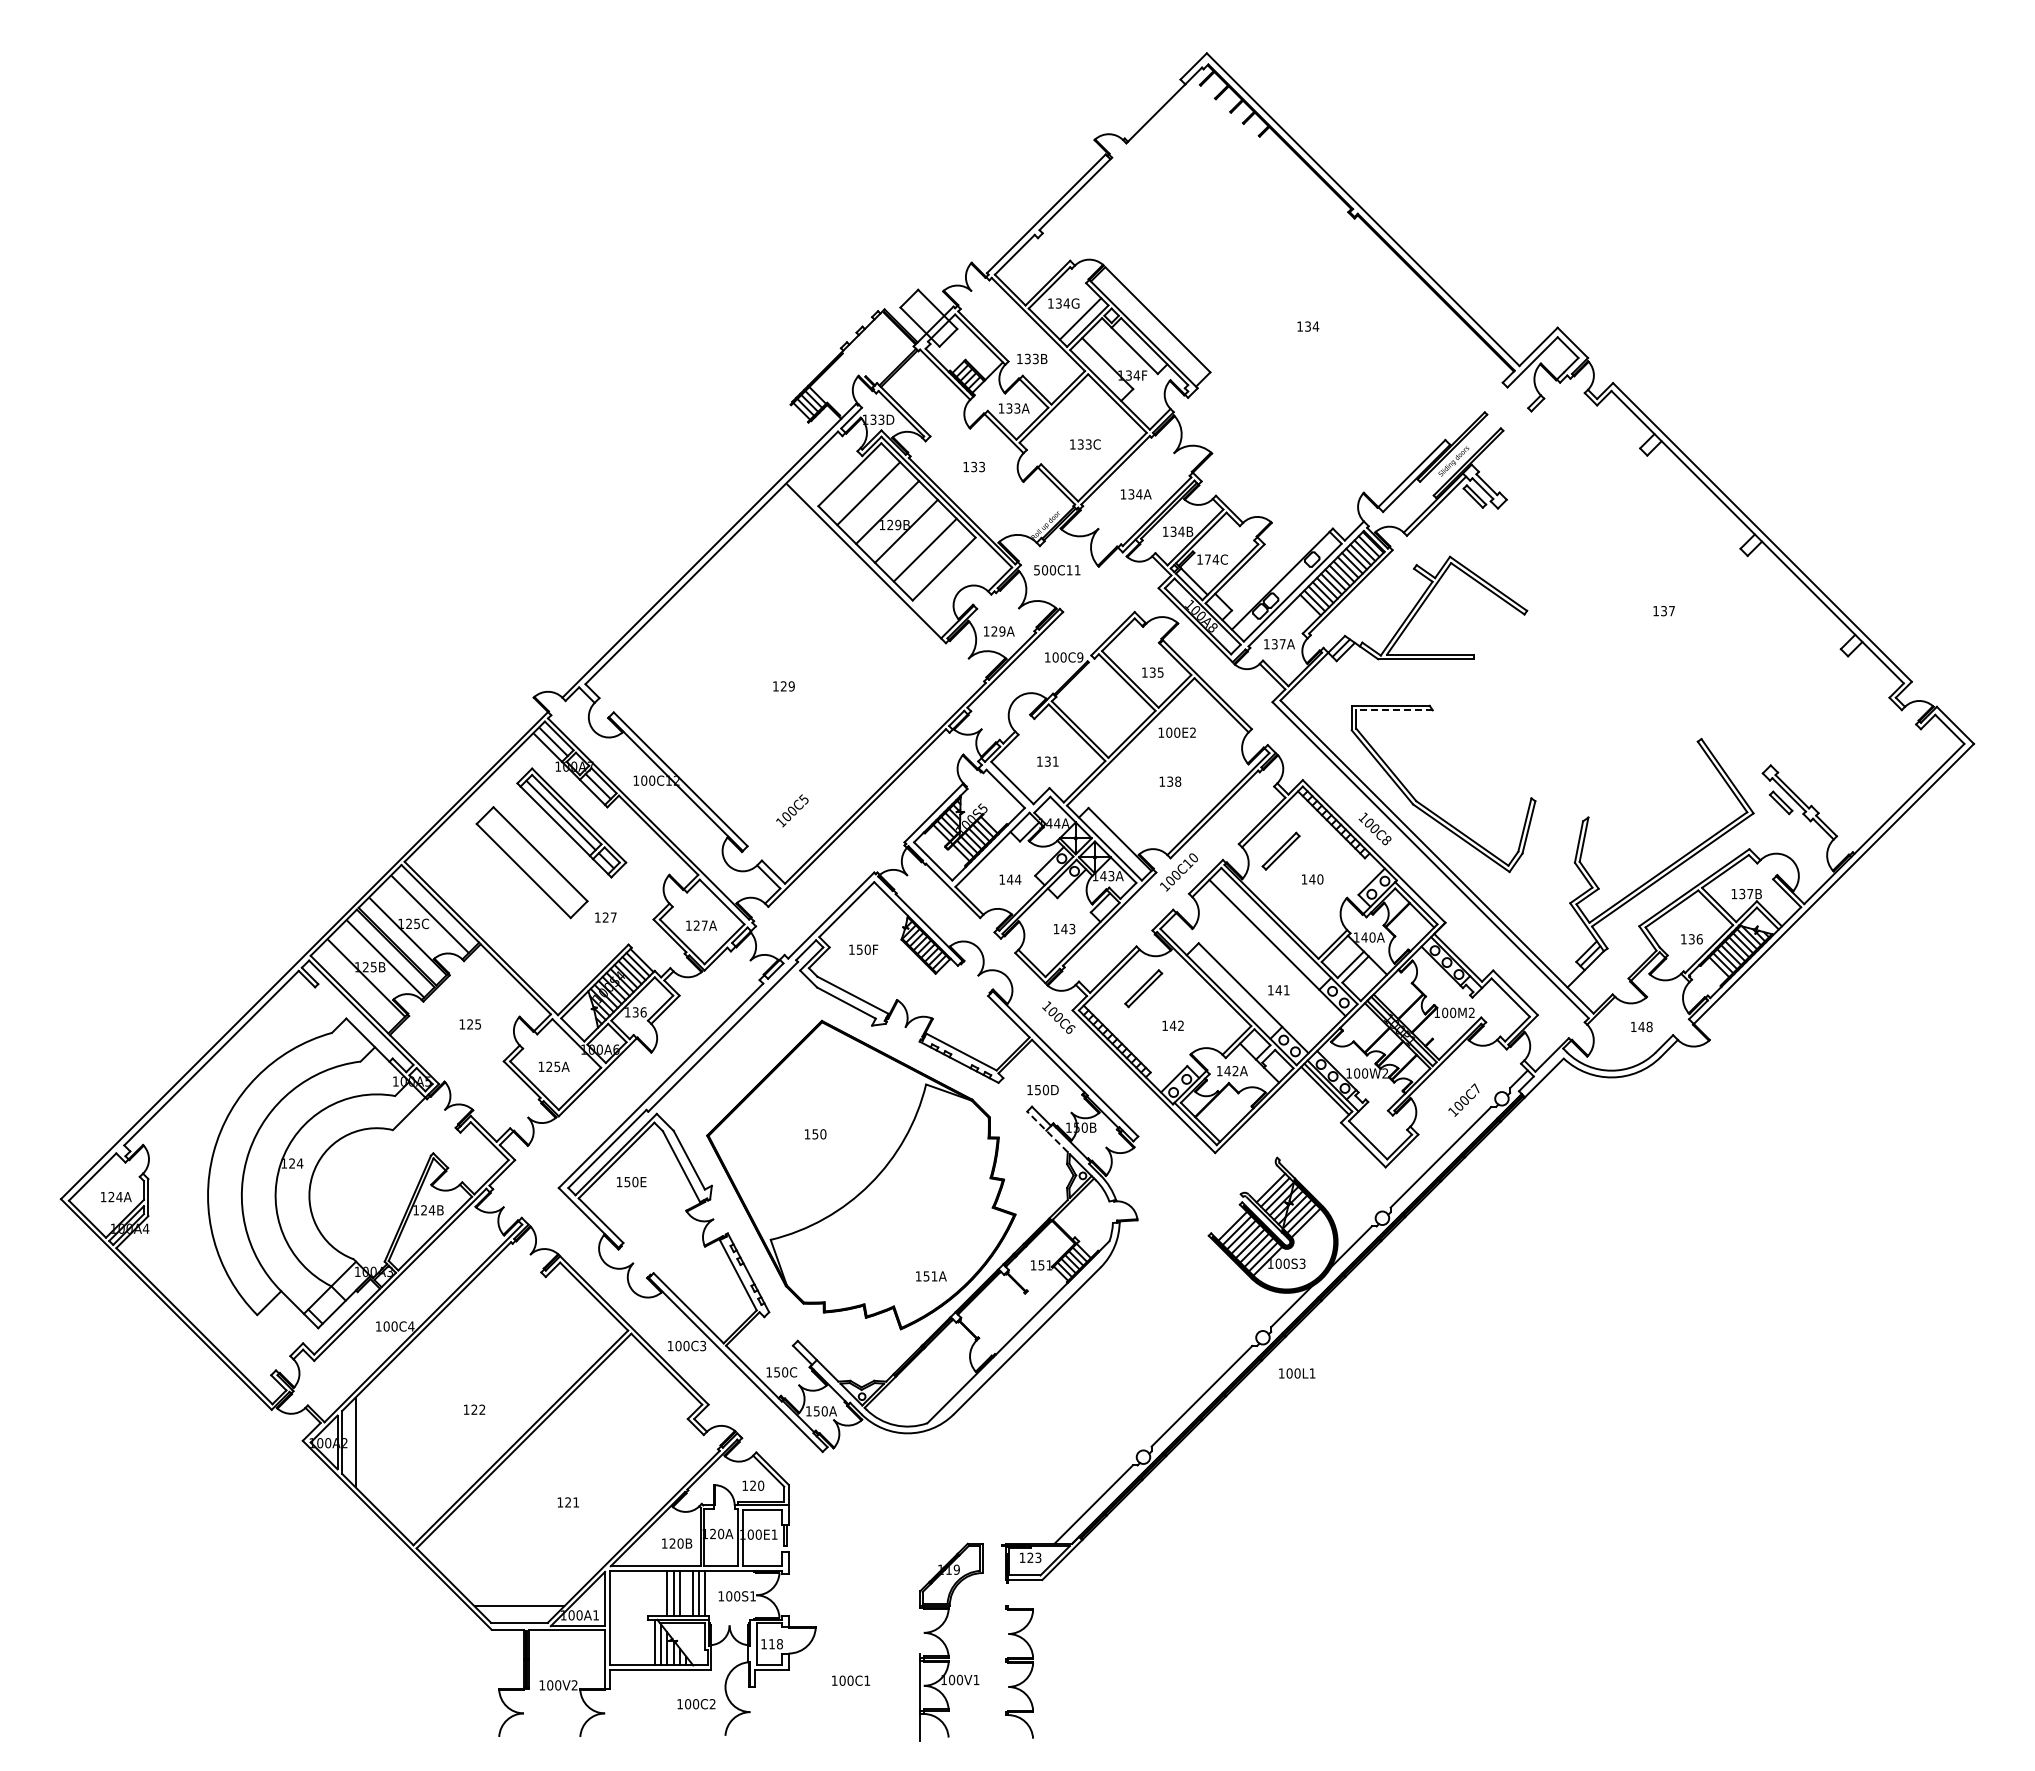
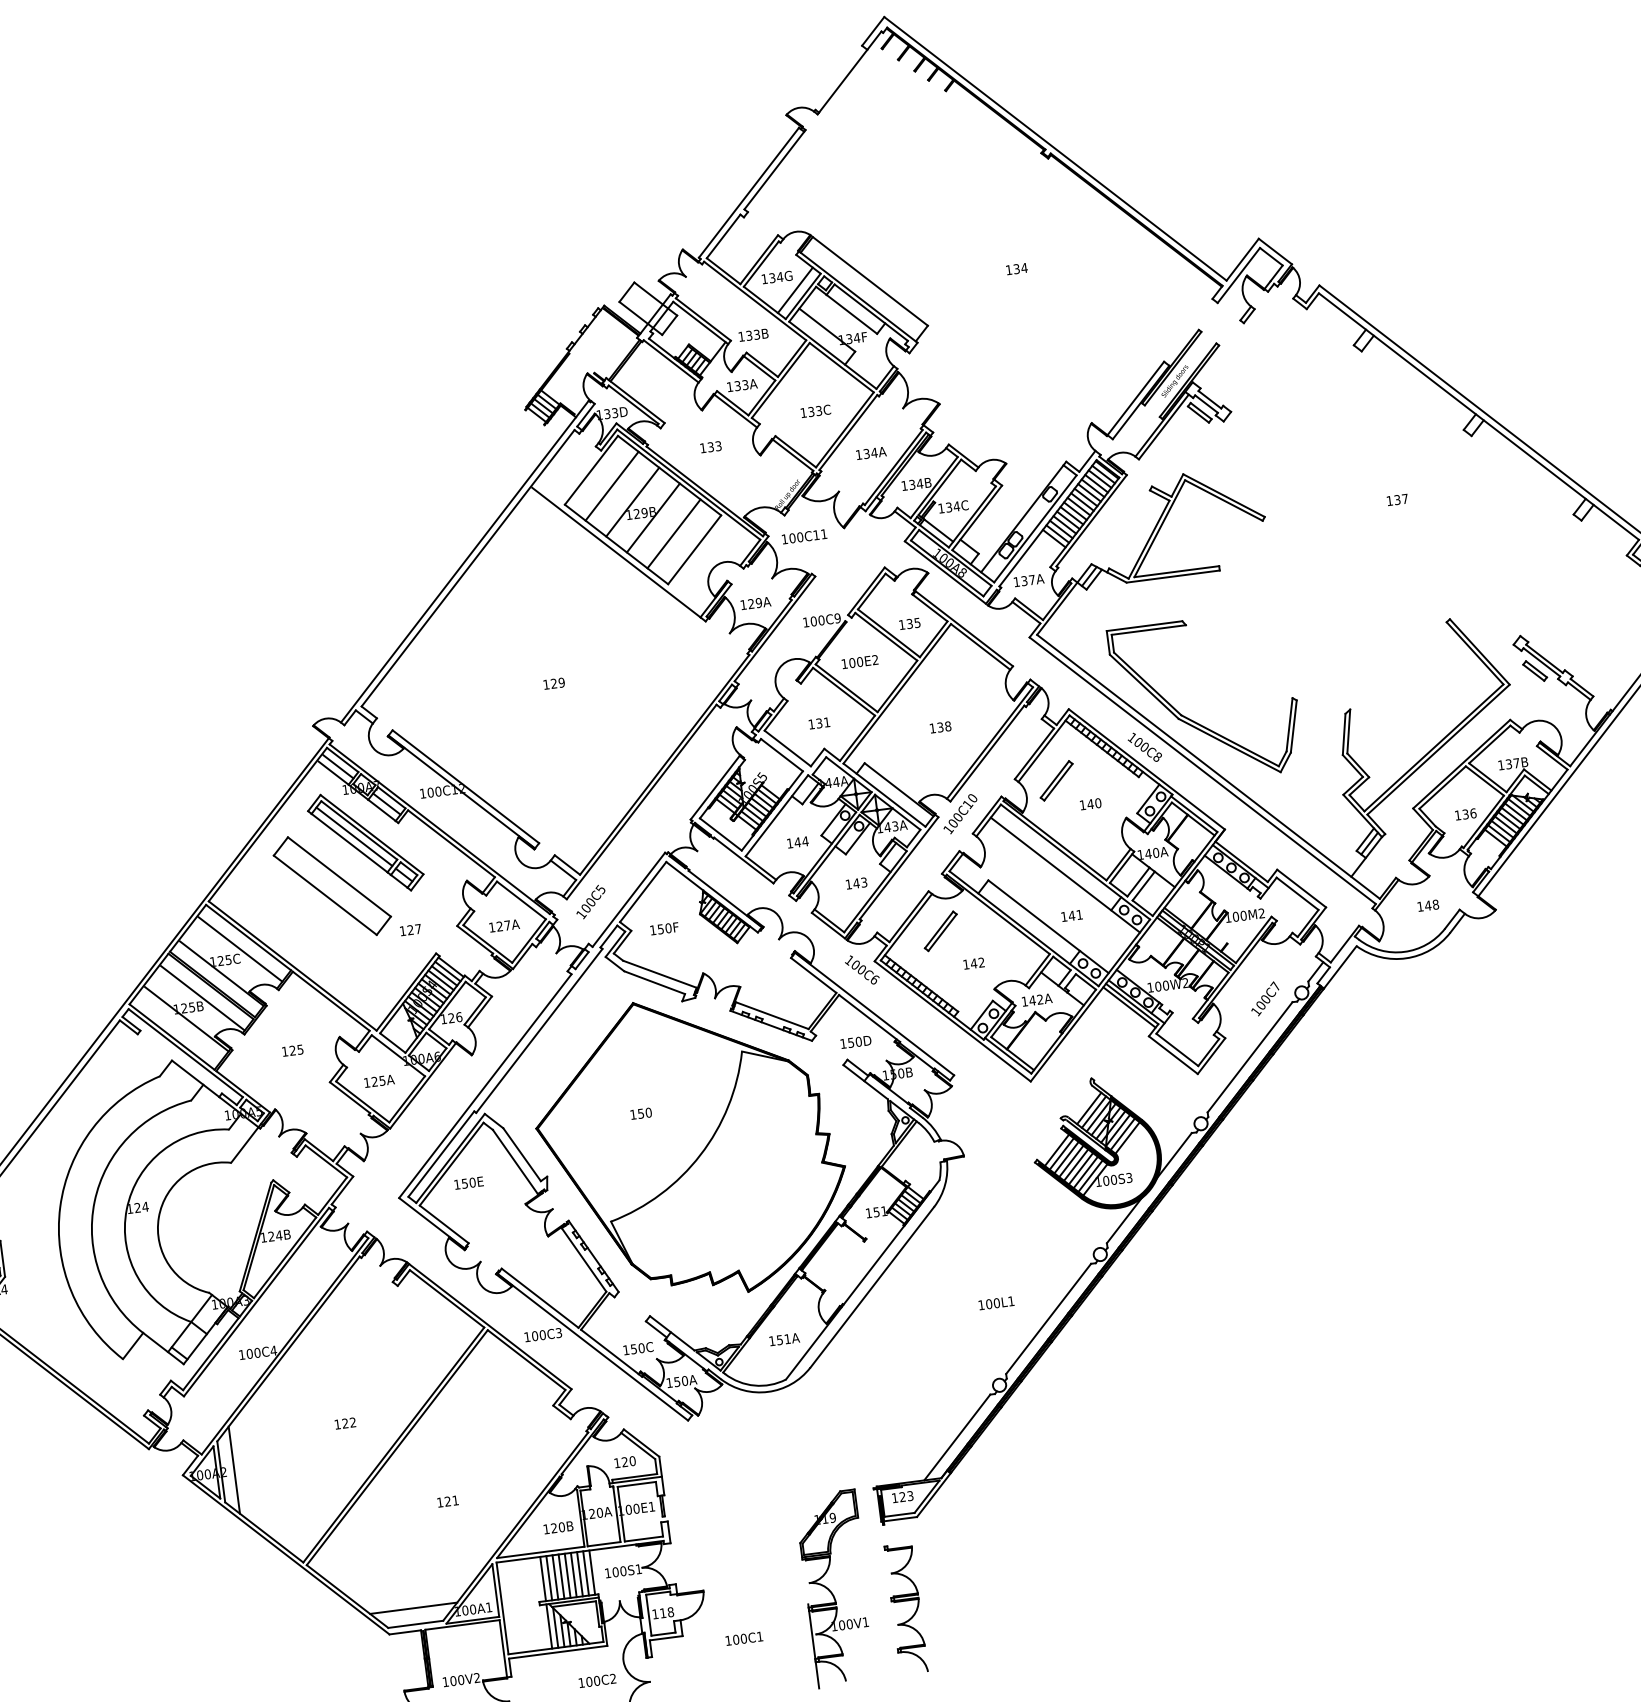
text: (1207, 559) -> (948, 507), 174C -> 134C
text: (1036, 570) -> (784, 539), 500C11 -> 100C11
line: (1394, 710) -> (1148, 630), dashed -> solid
text: (1176, 732) -> (859, 661), moved
text: (792, 810) -> (590, 901), moved
text: (635, 1012) -> (451, 1018), 136 -> 126
line: (1047, 1131) -> (865, 1081), dashed -> solid
text: (931, 1276) -> (784, 1339), moved
text: (1297, 1373) -> (996, 1303), moved
line: (654, 1593) -> (542, 1578), added
line: (661, 1593) -> (549, 1578), added
line: (686, 1593) -> (573, 1574), added

